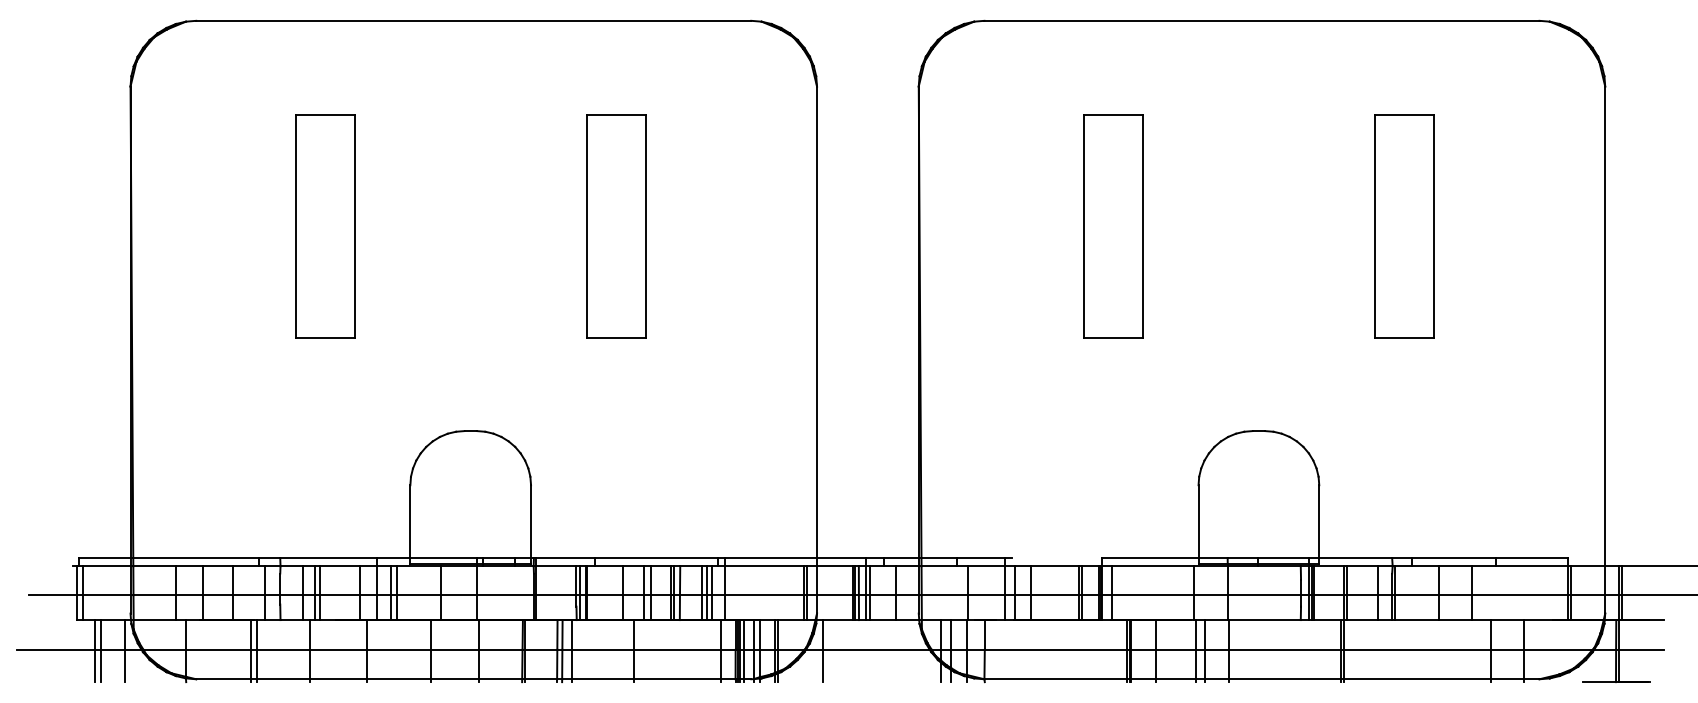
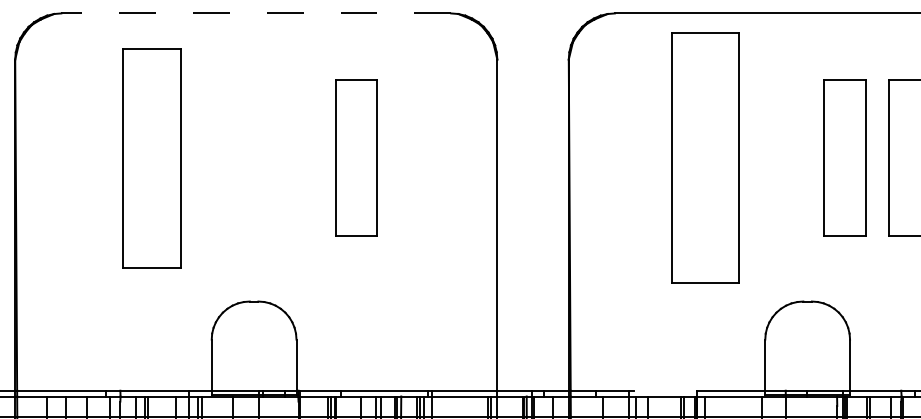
line: (473, 20) -> (256, 13), solid -> dashed
part: (325, 226) -> (152, 157), size x1.4
part: (1113, 226) -> (705, 157), size x1.6
part: (1312, 226) -> (845, 157), added

